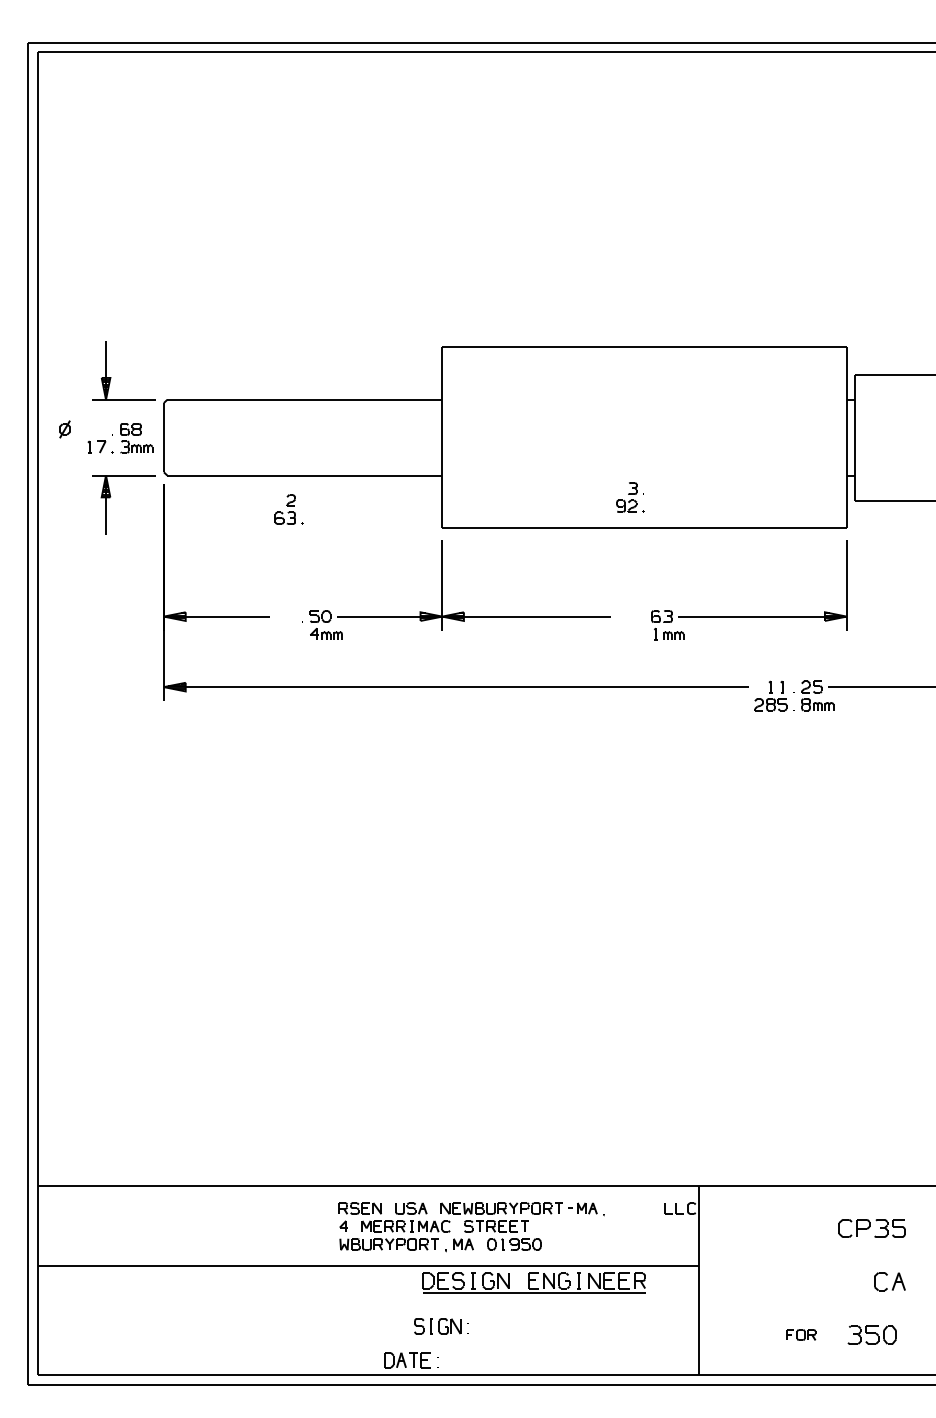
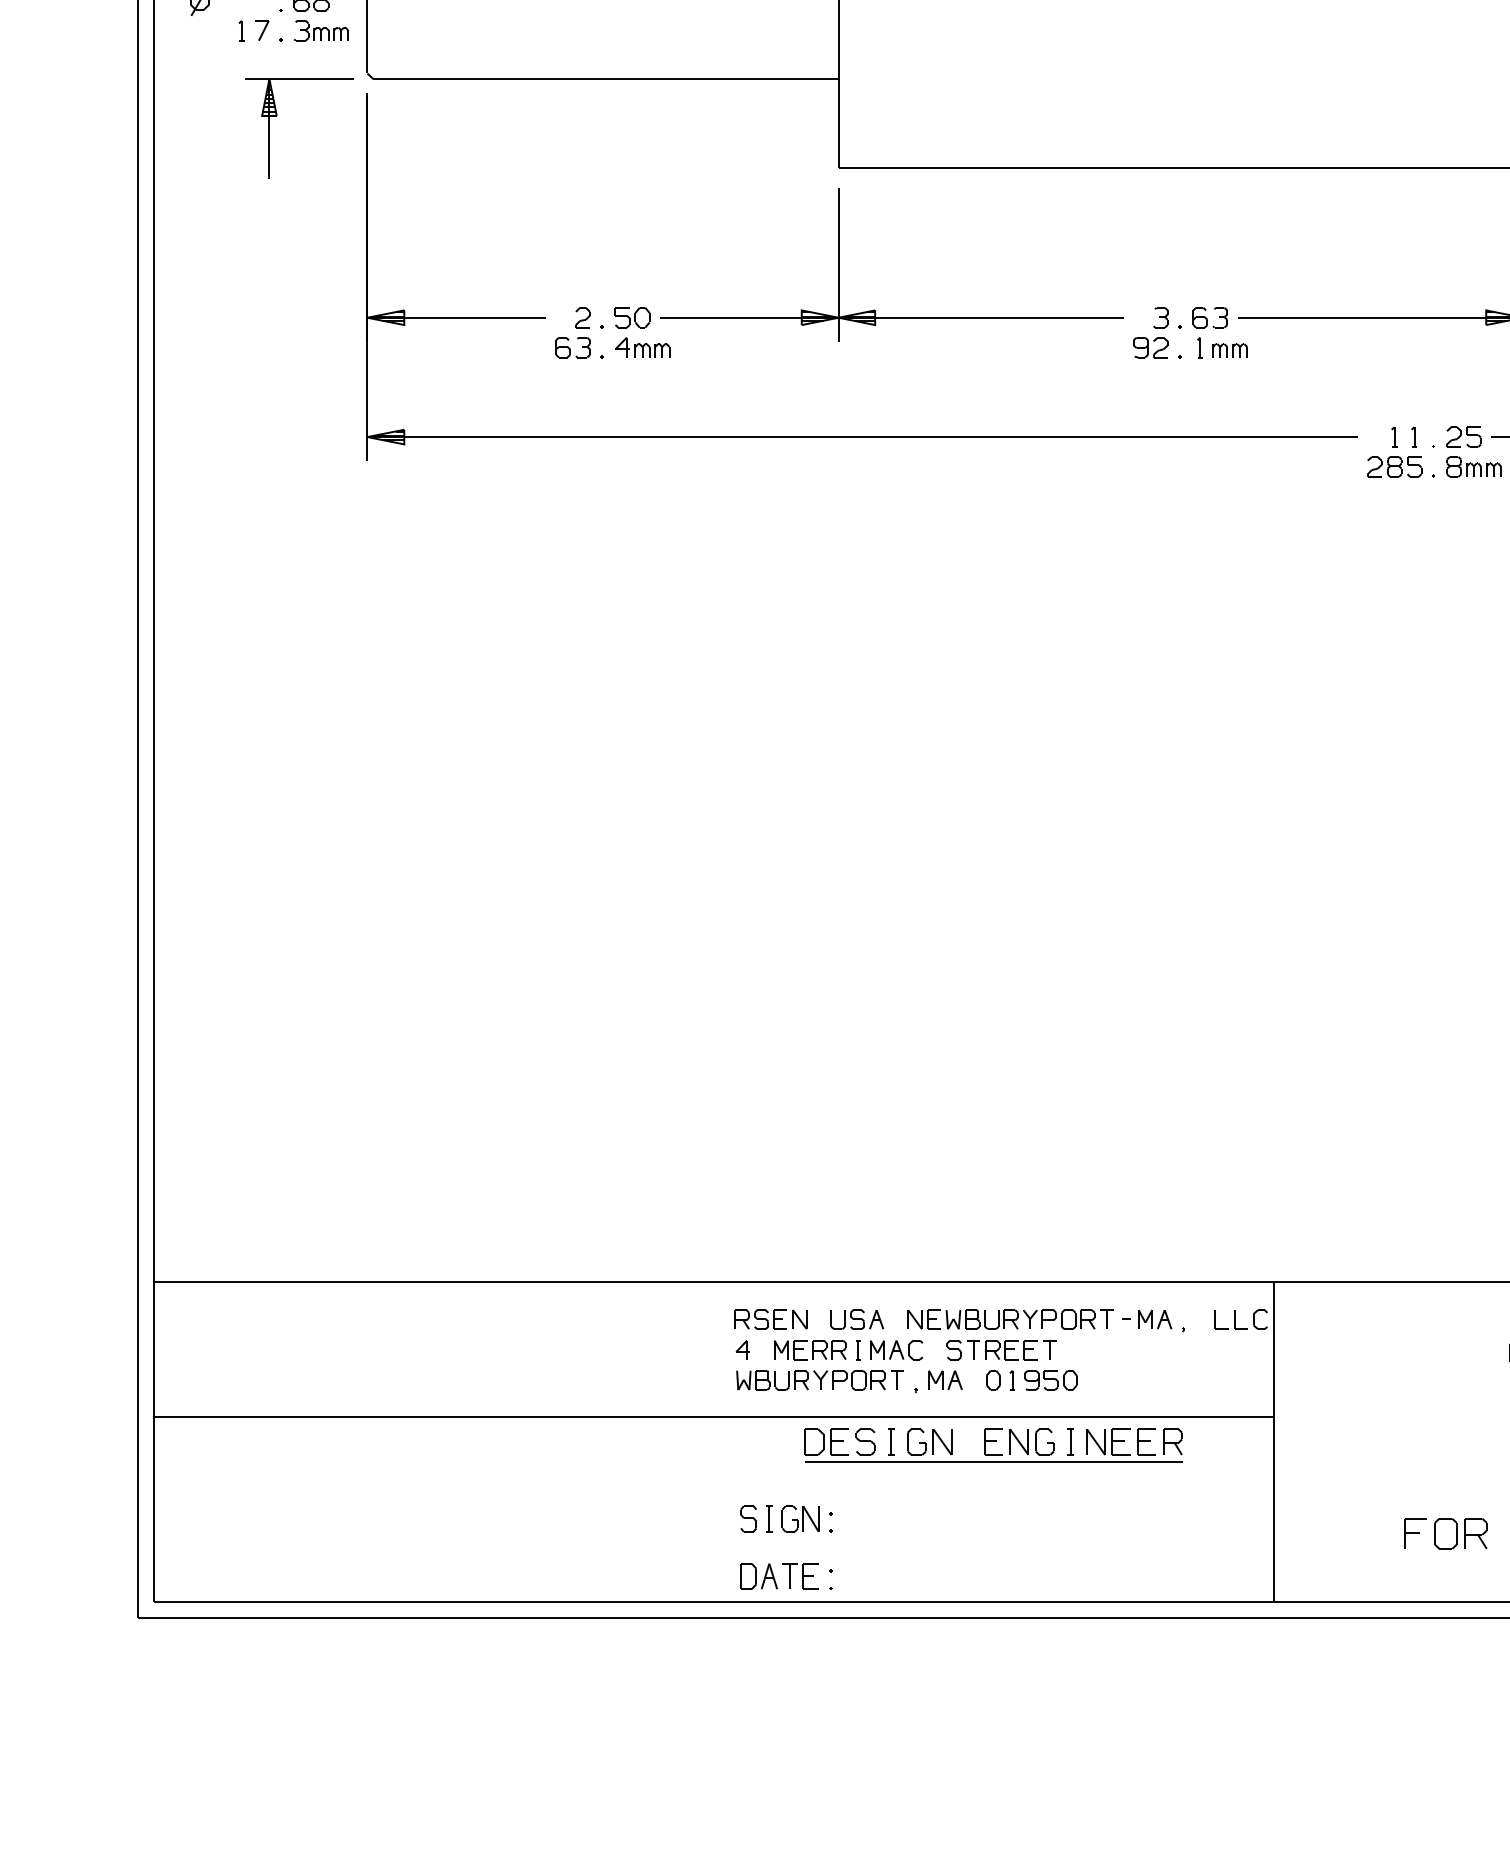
part: (630, 497) -> (1157, 332), moved
part: (288, 509) -> (578, 332), moved
part: (471, 1227) -> (959, 1351), moved
part: (441, 1326) -> (786, 1519), moved
part: (800, 1334) -> (1444, 1532), size x1.67

